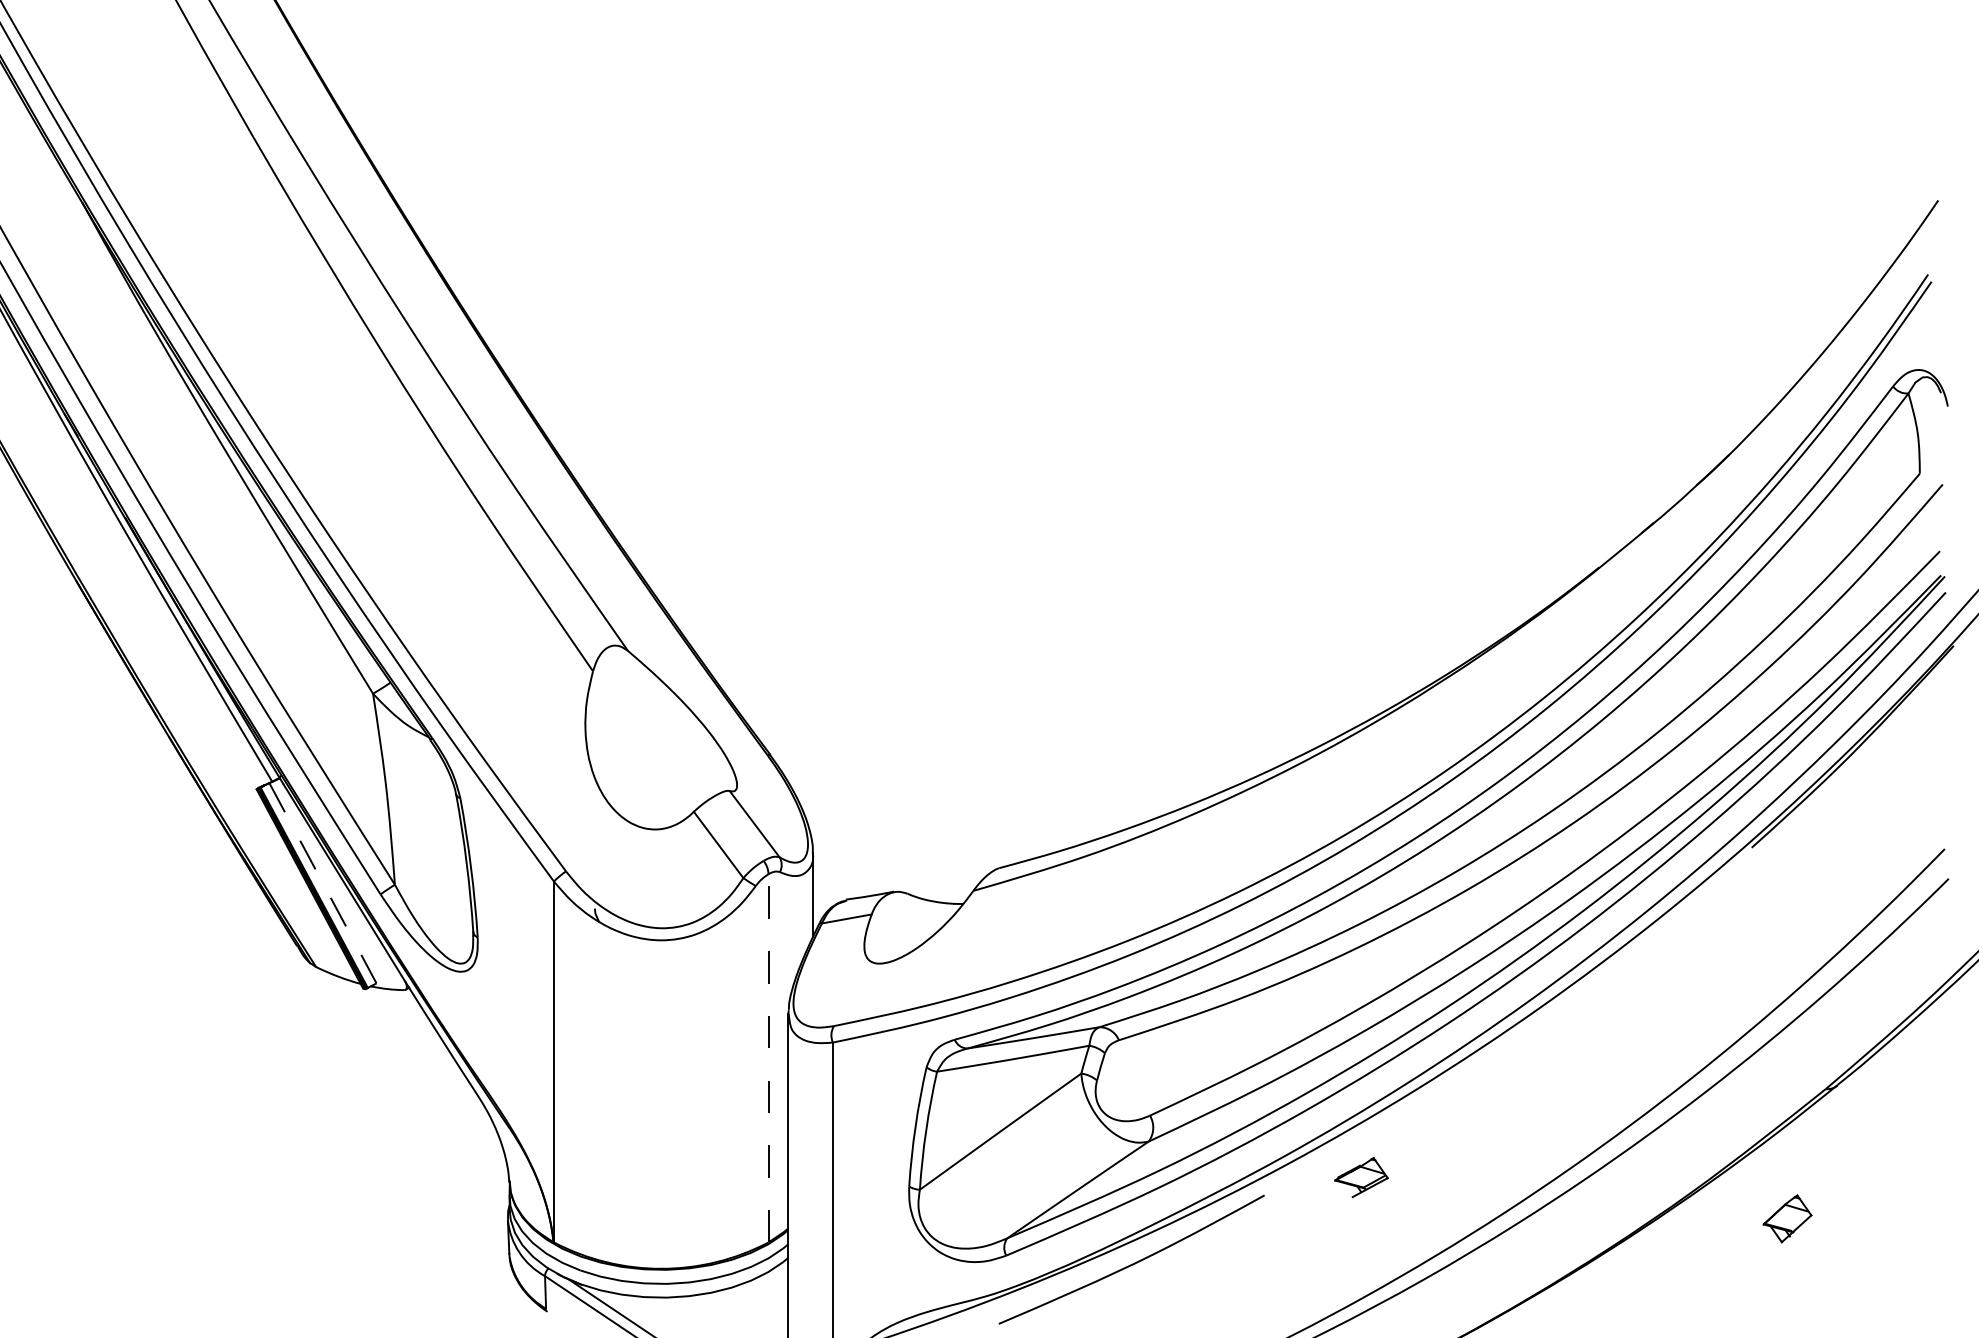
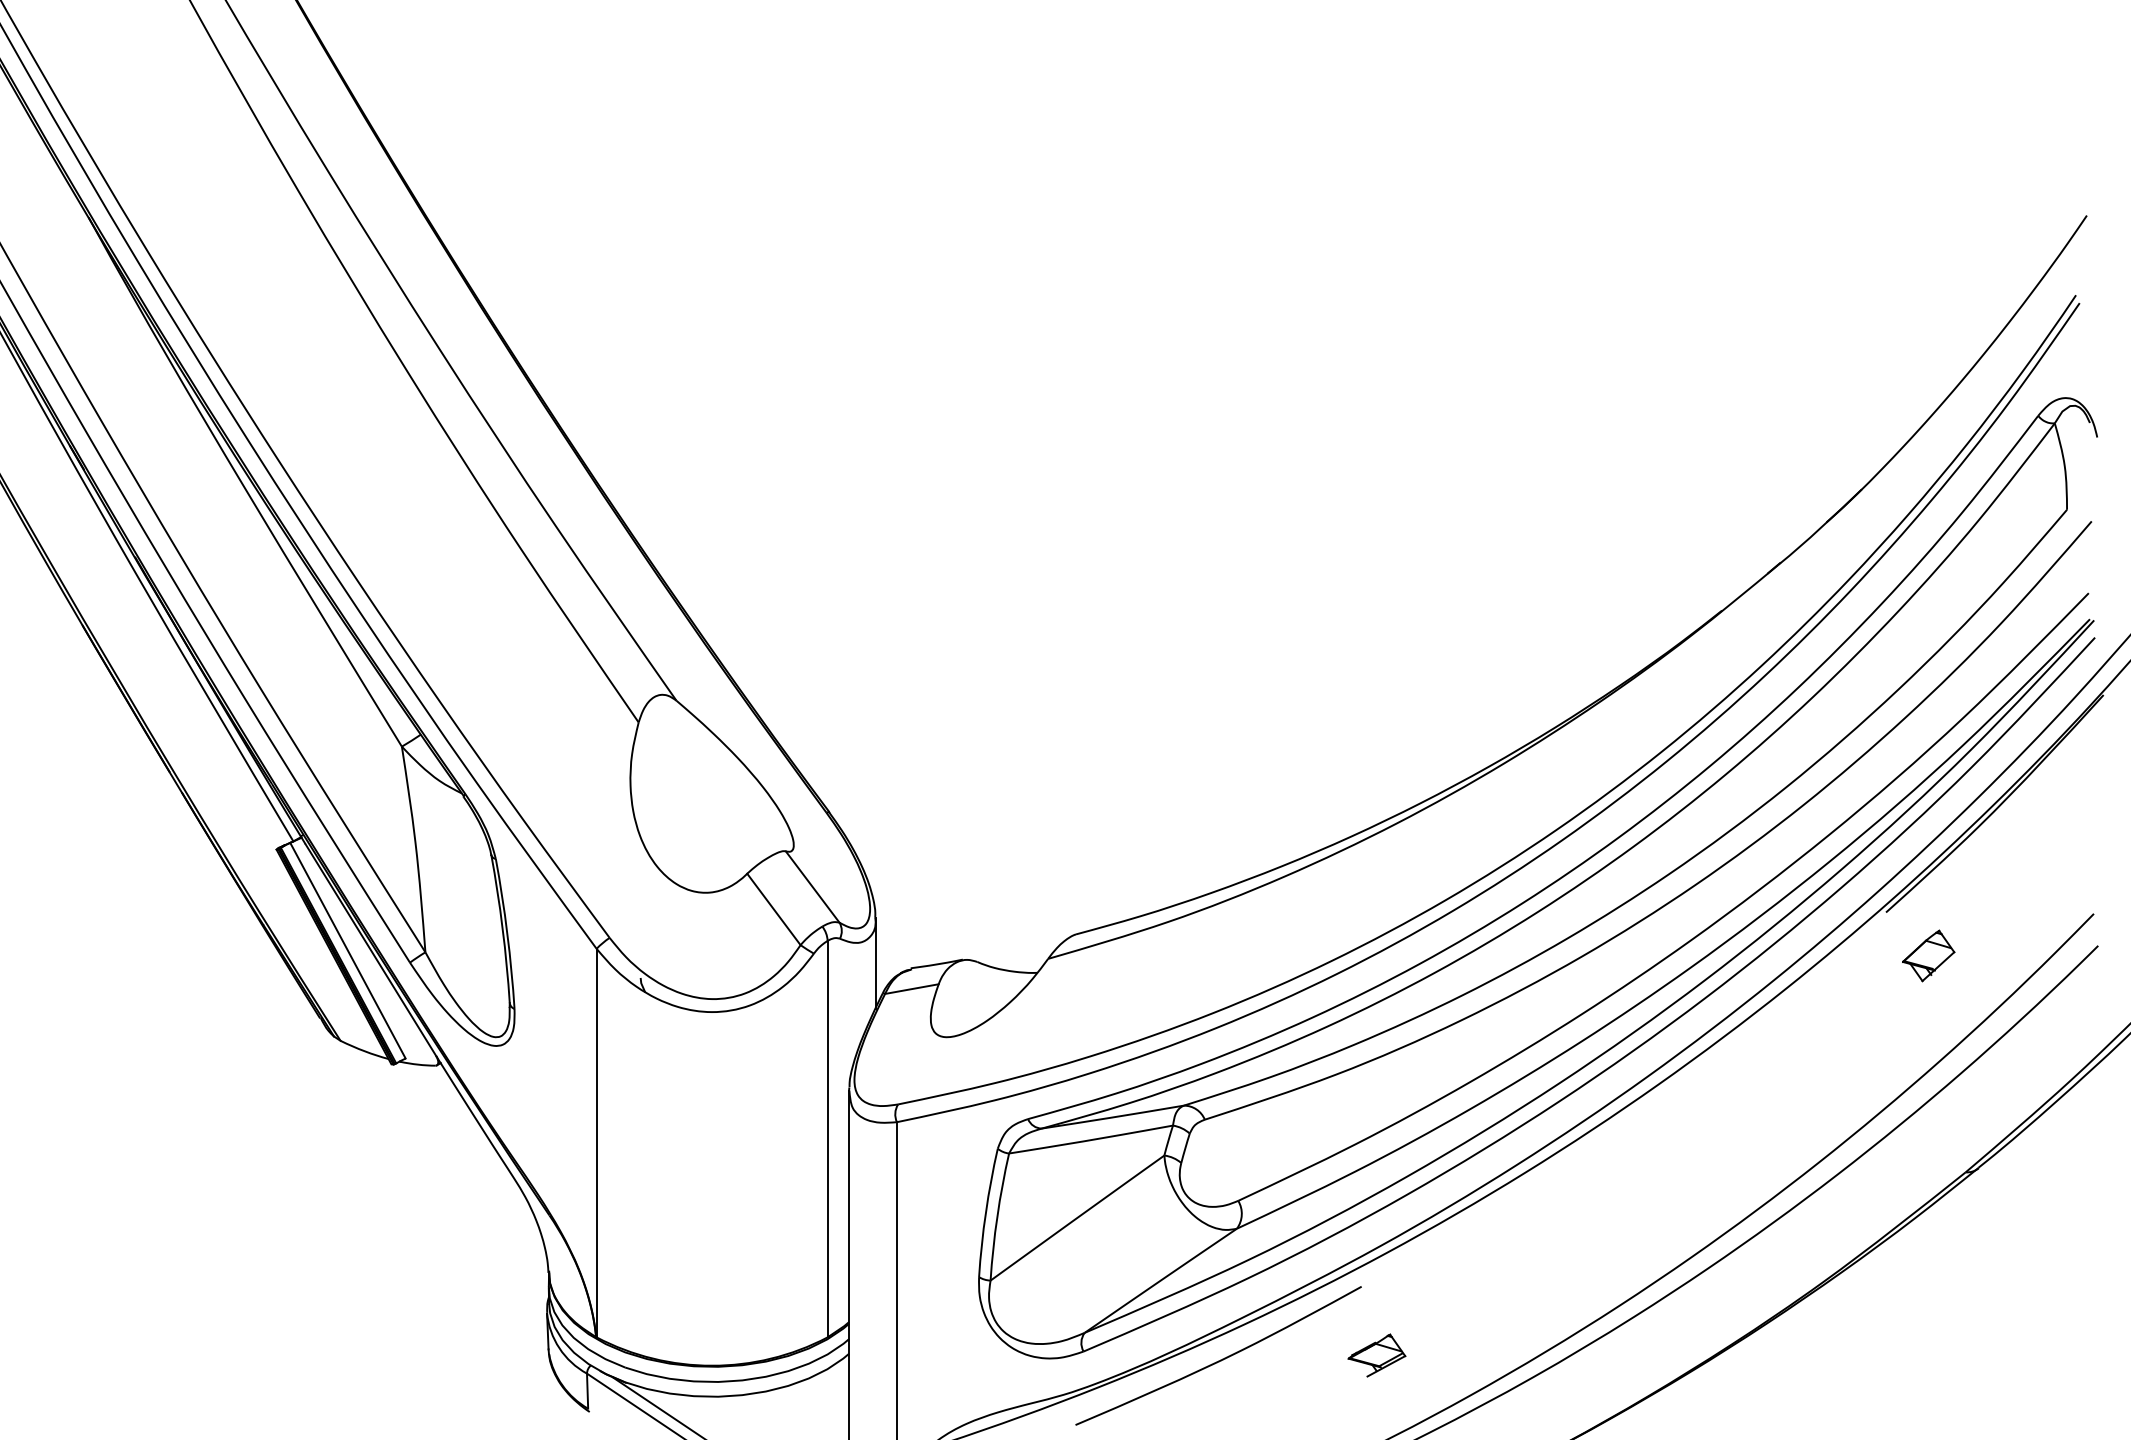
line: (322, 883) -> (347, 950), dashed -> solid
line: (768, 1057) -> (827, 1138), dashed -> solid
part: (1361, 1177) -> (1376, 1355), moved
part: (1787, 1218) -> (1928, 955), moved

